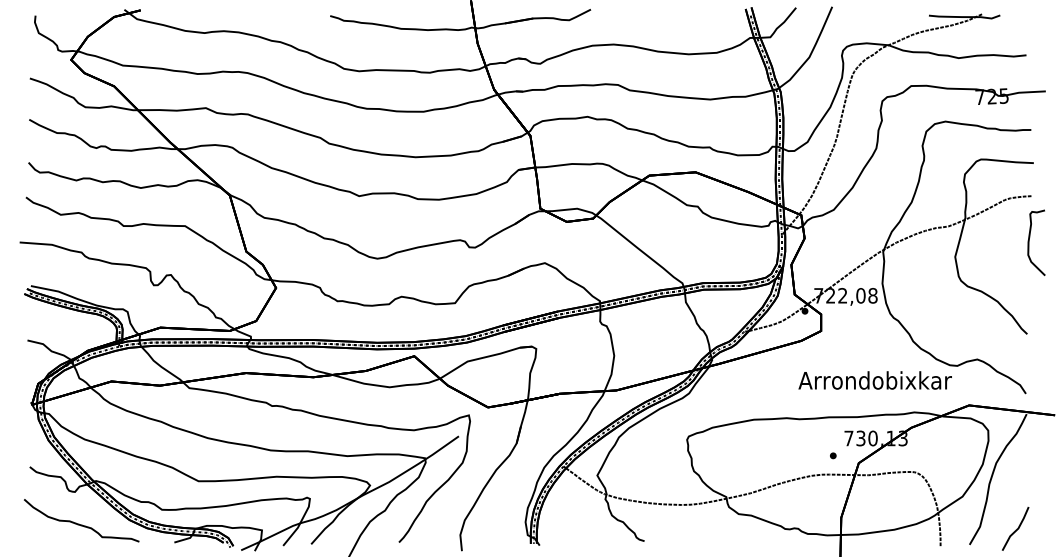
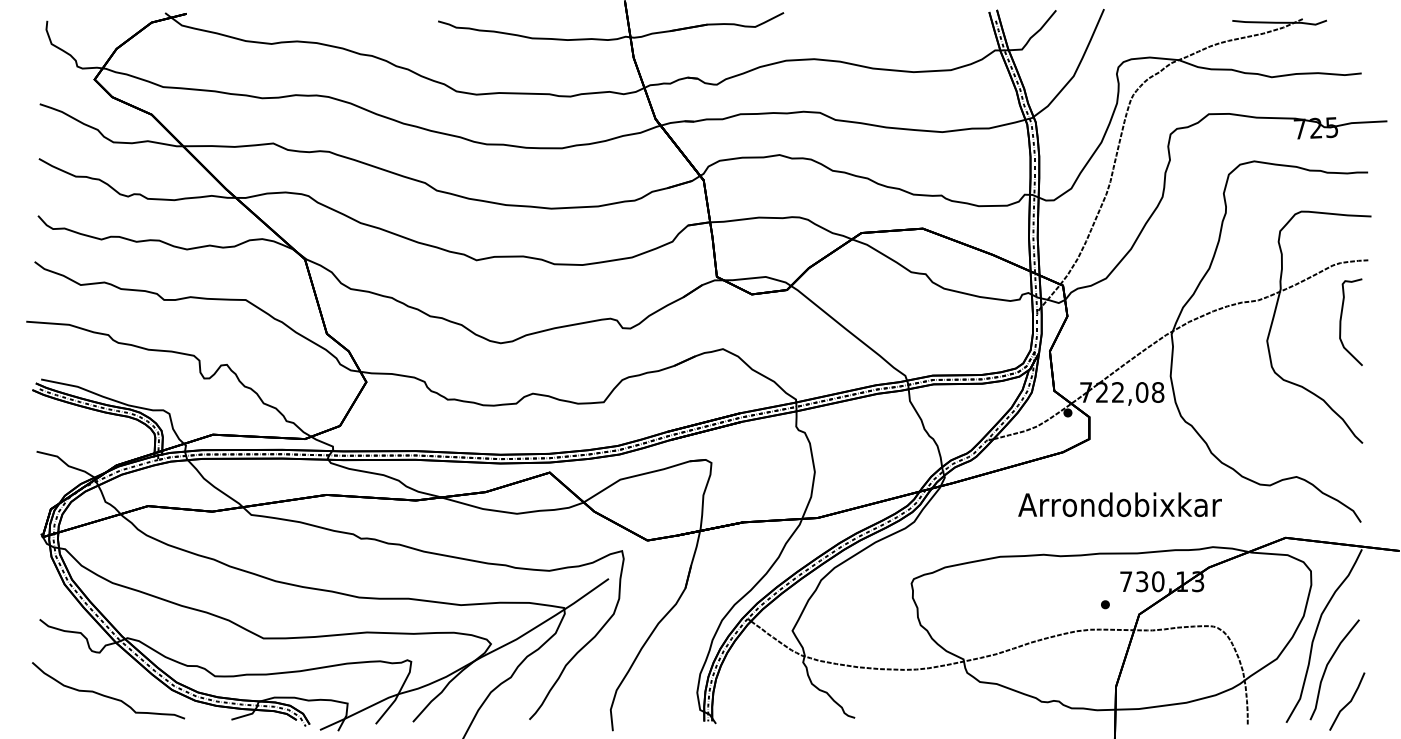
curve: (1029, 242) -> (1341, 321), moved
text: (874, 380) -> (1119, 504), moved
curve: (1000, 503) -> (1327, 667), added

